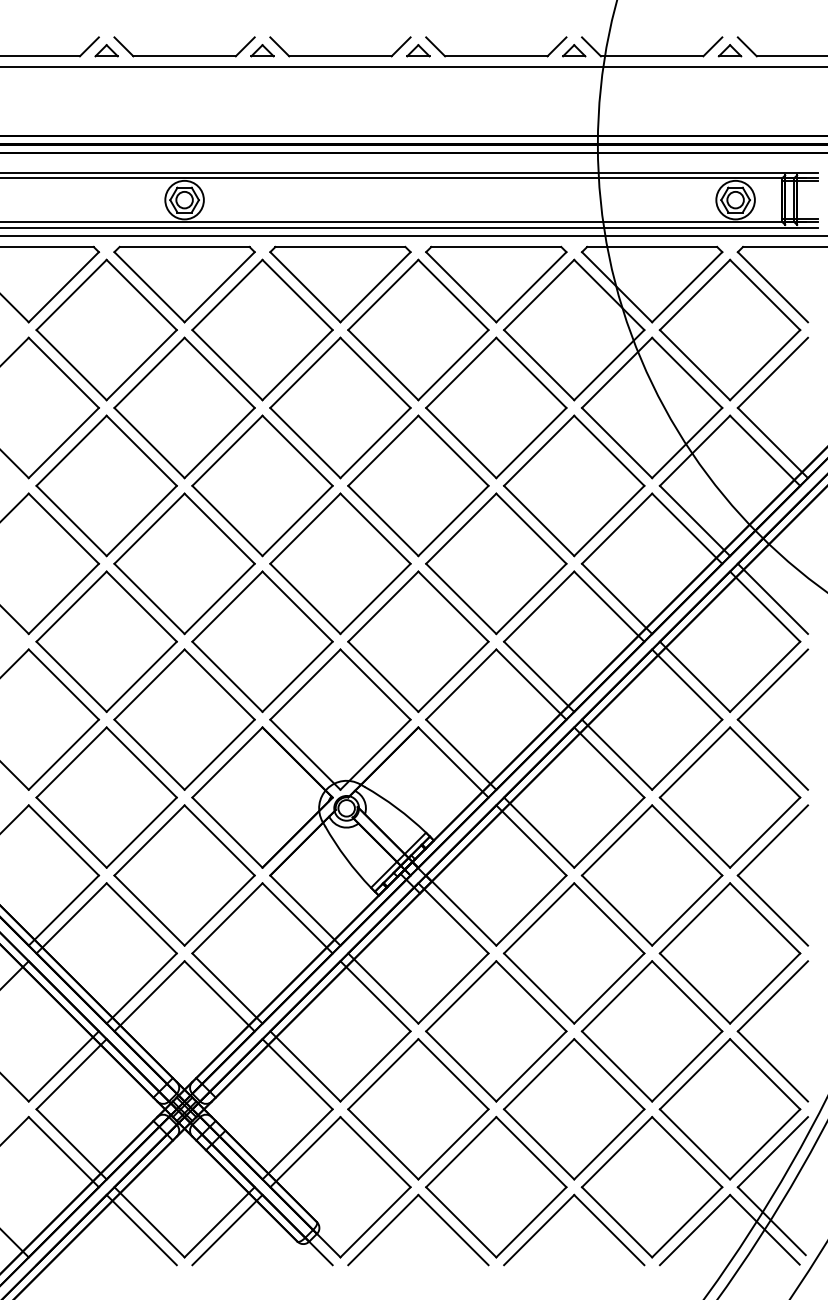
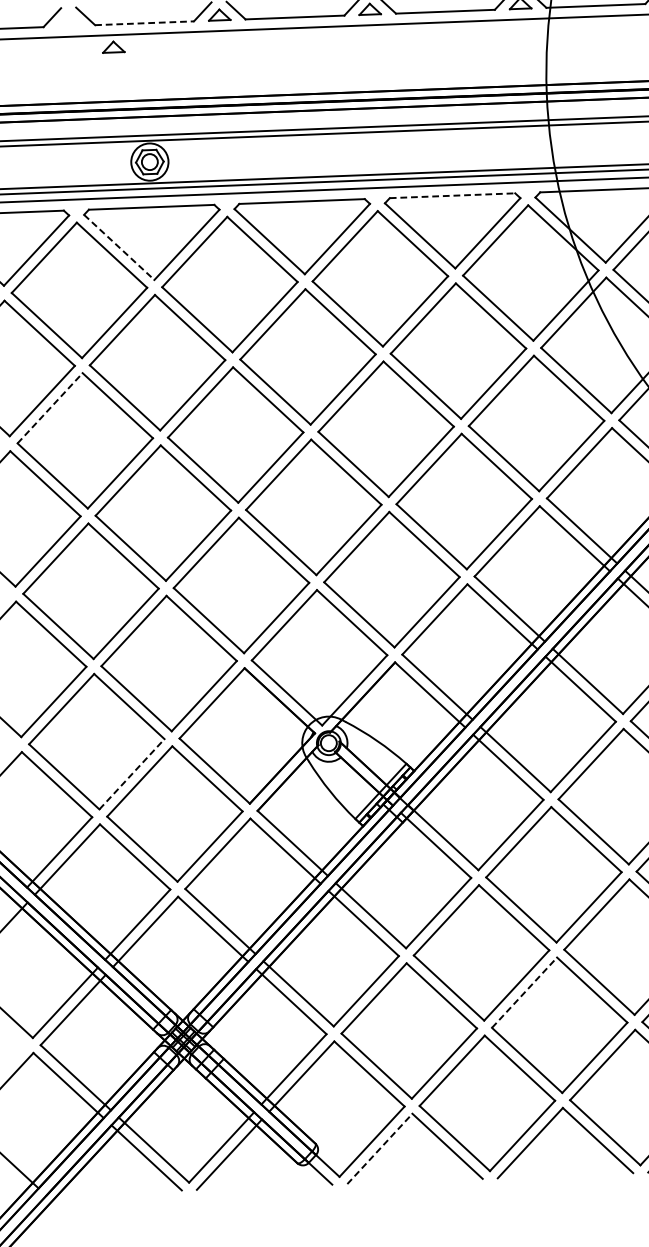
part: (106, 50) -> (113, 46), moved
line: (185, 56) -> (145, 23), solid -> dashed
line: (496, 246) -> (452, 195), solid -> dashed
line: (149, 287) -> (119, 247), solid -> dashed
line: (71, 450) -> (49, 407), solid -> dashed
line: (141, 832) -> (131, 774), solid -> dashed
line: (539, 1074) -> (524, 992), solid -> dashed
line: (383, 1230) -> (380, 1149), solid -> dashed

